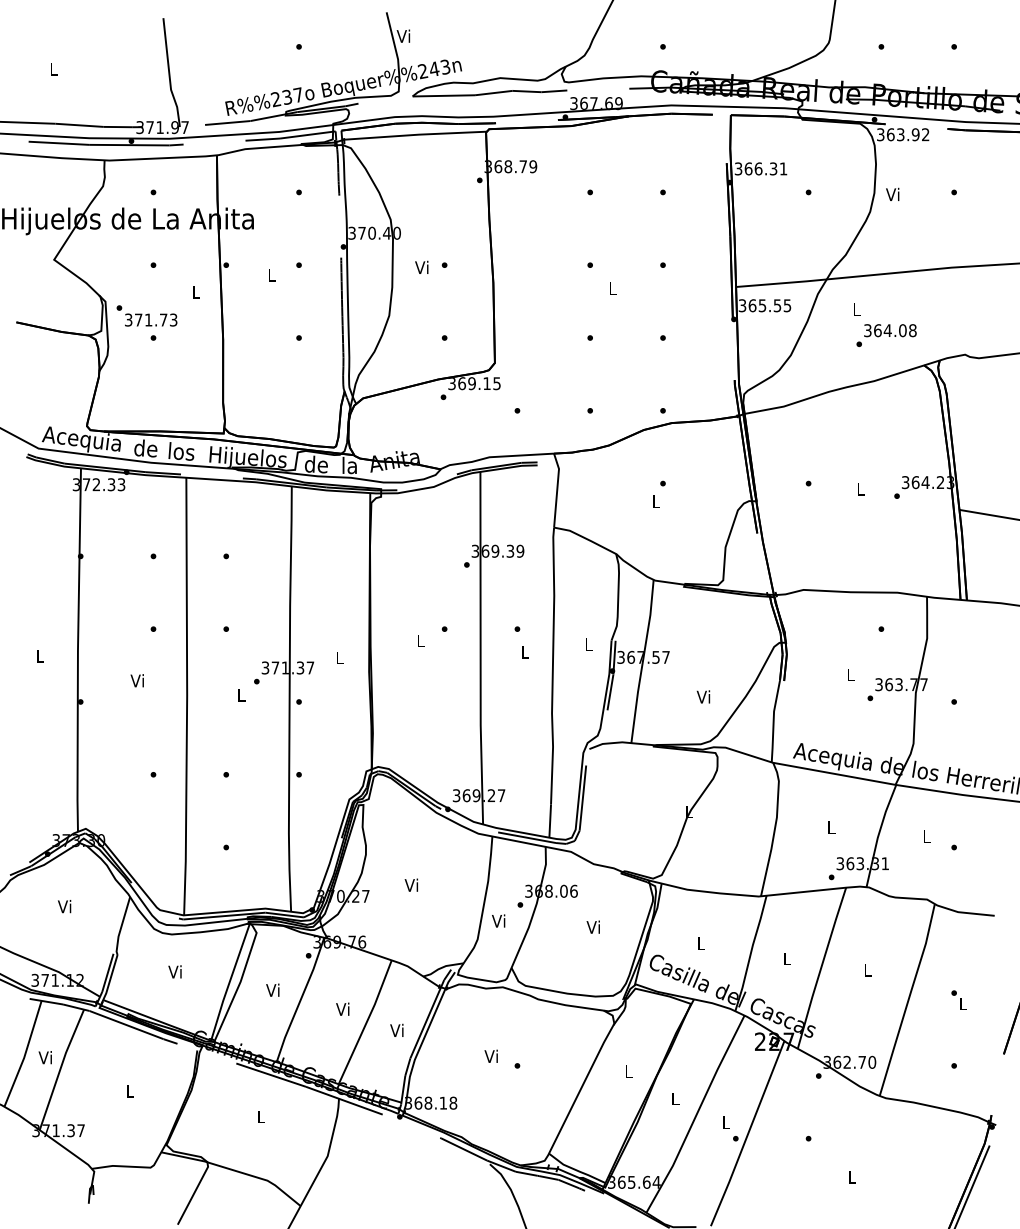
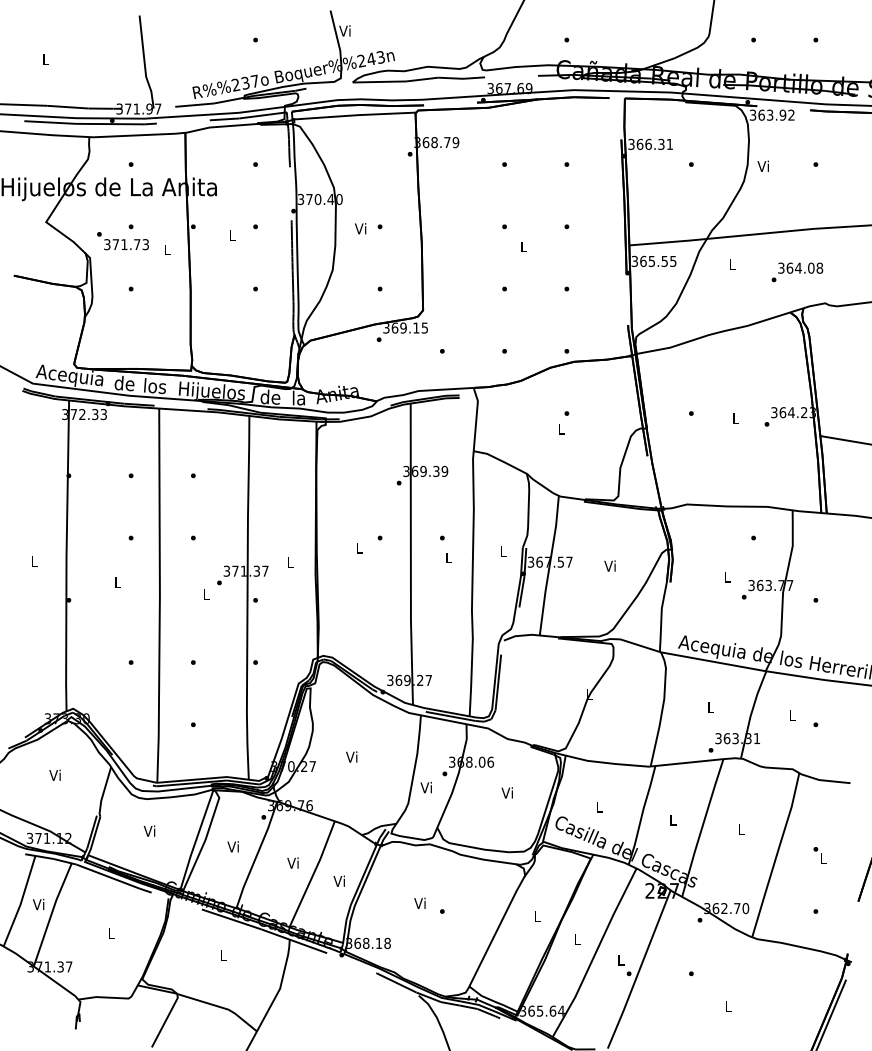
text: (146, 315) -> (122, 240), moved
text: (886, 335) -> (797, 272), moved
text: (136, 680) -> (116, 581), Vi -> L
text: (703, 696) -> (610, 565), moved

